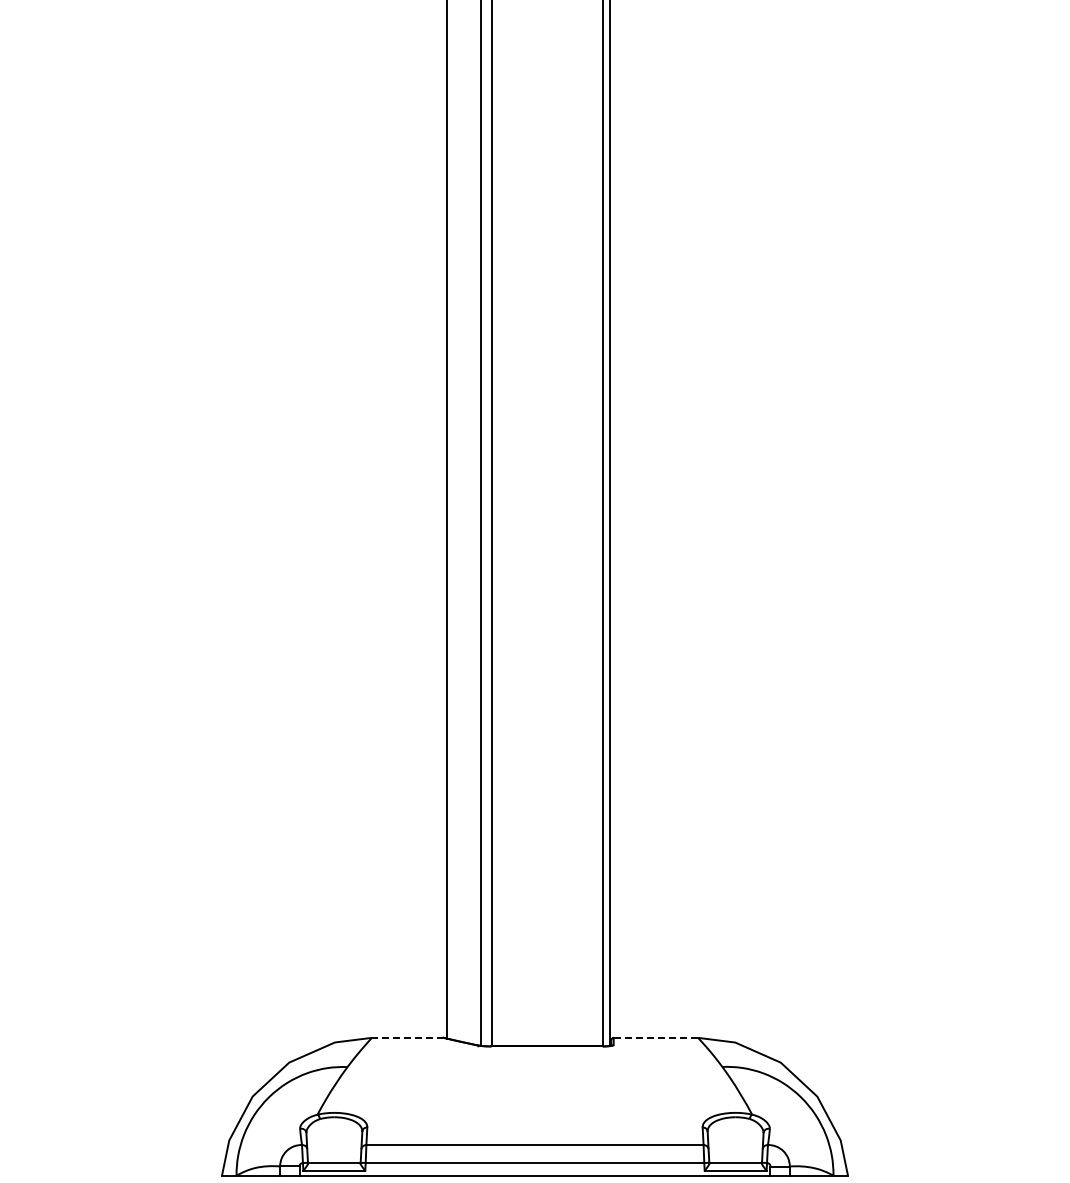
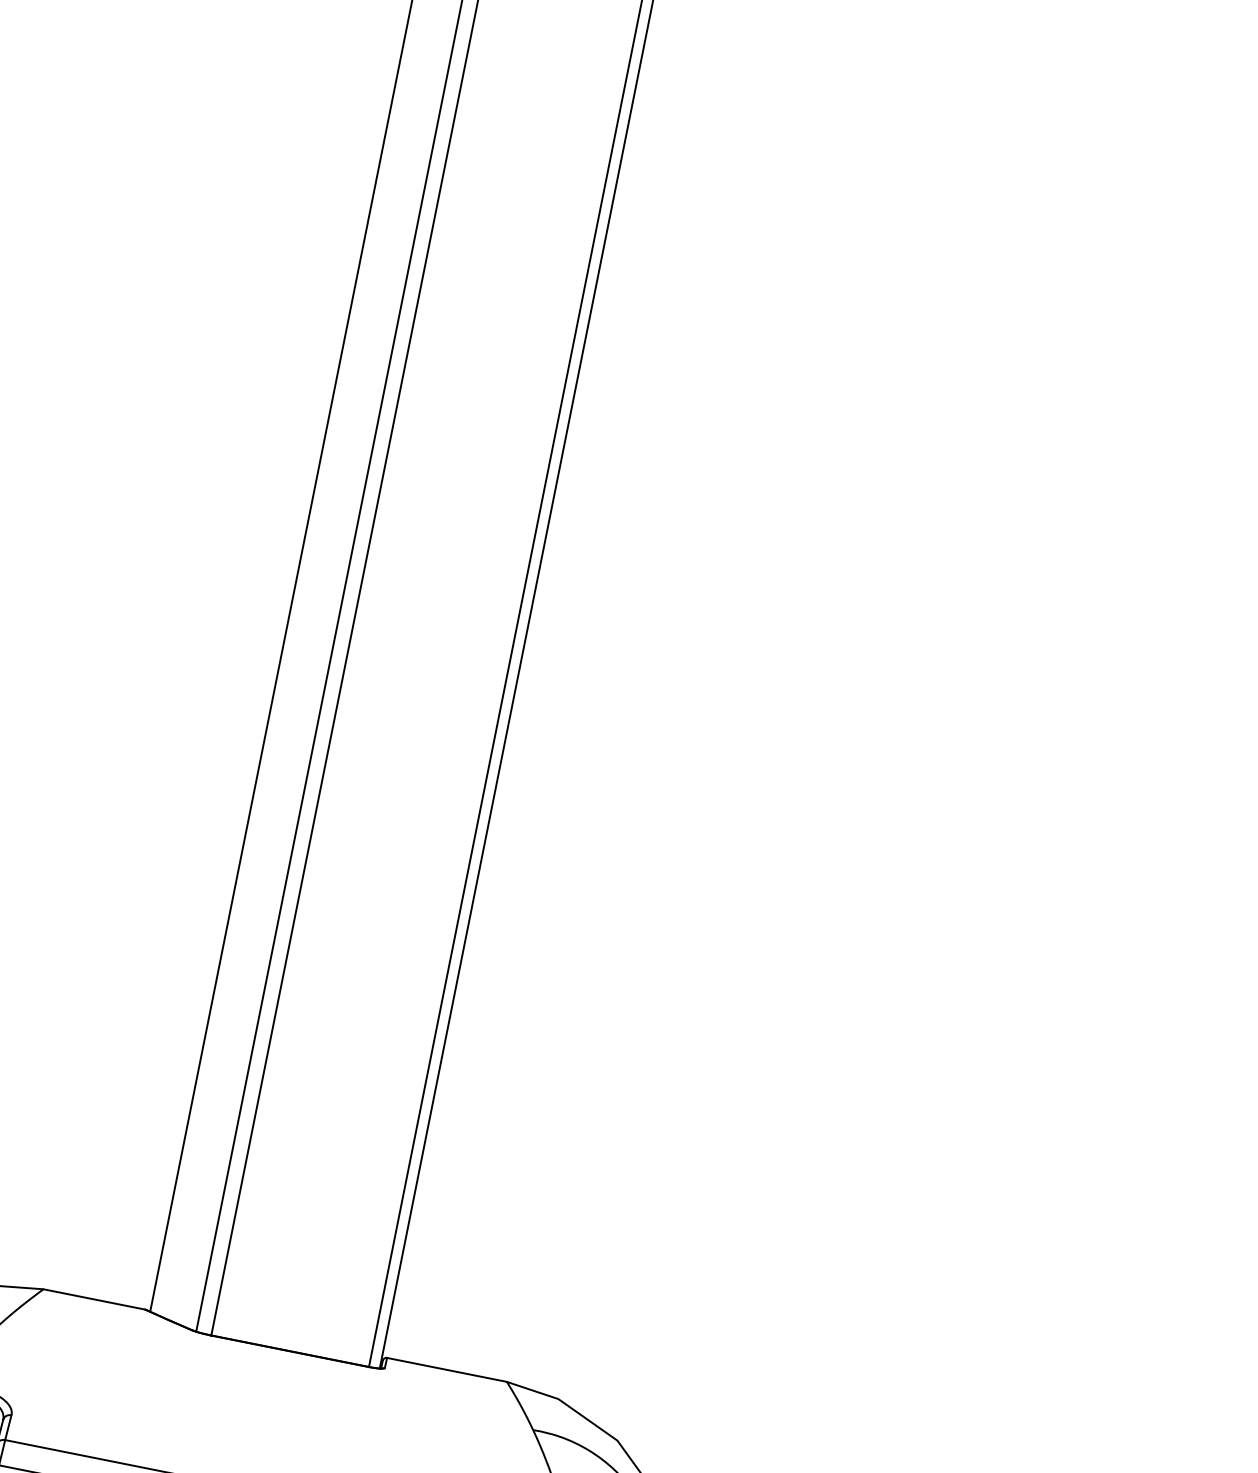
line: (407, 1037) -> (94, 1298), dashed -> solid
line: (655, 1037) -> (446, 1369), dashed -> solid

